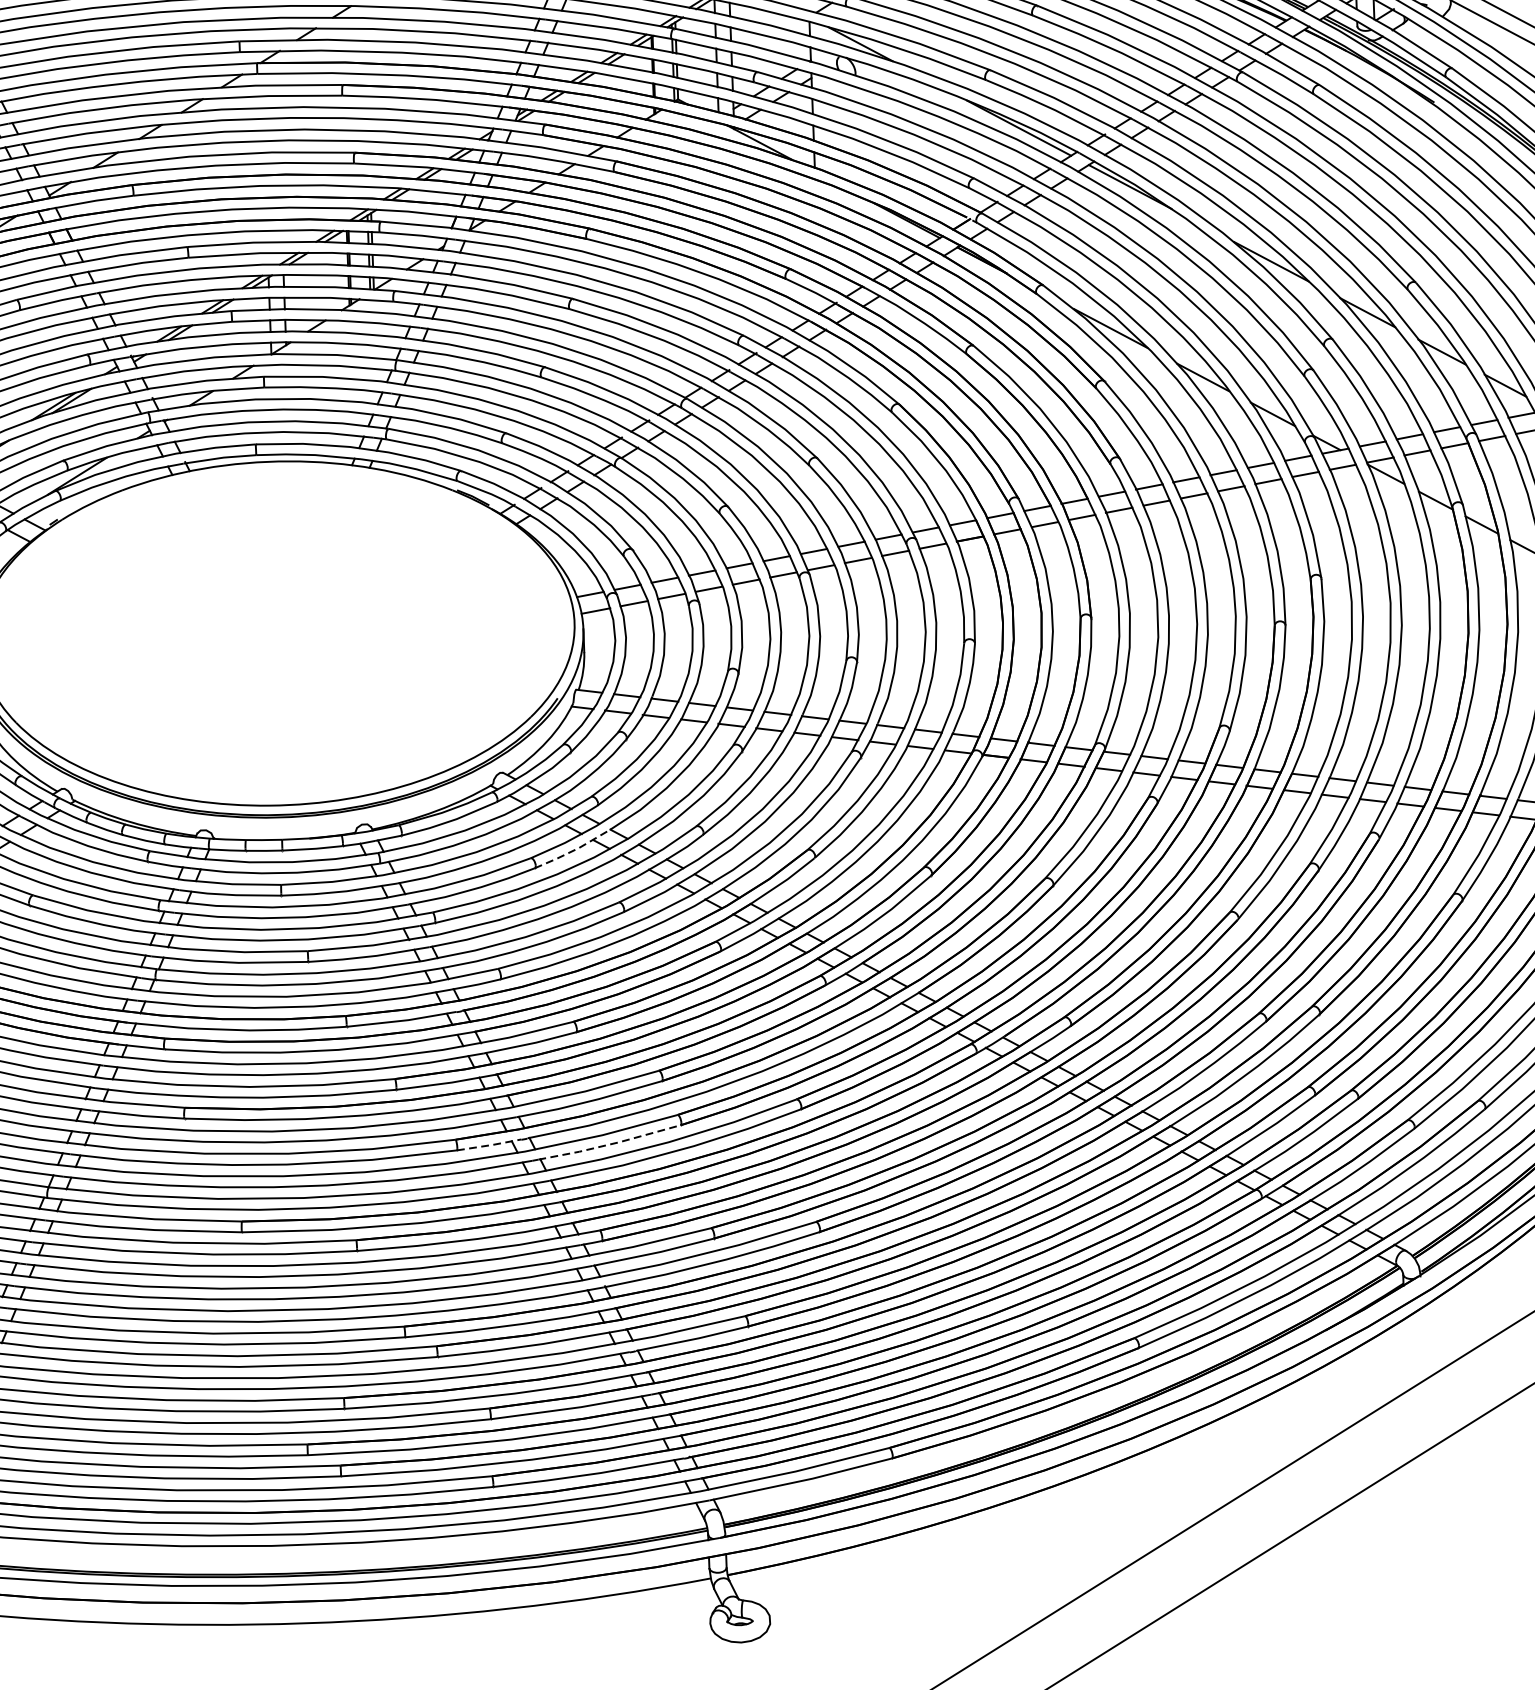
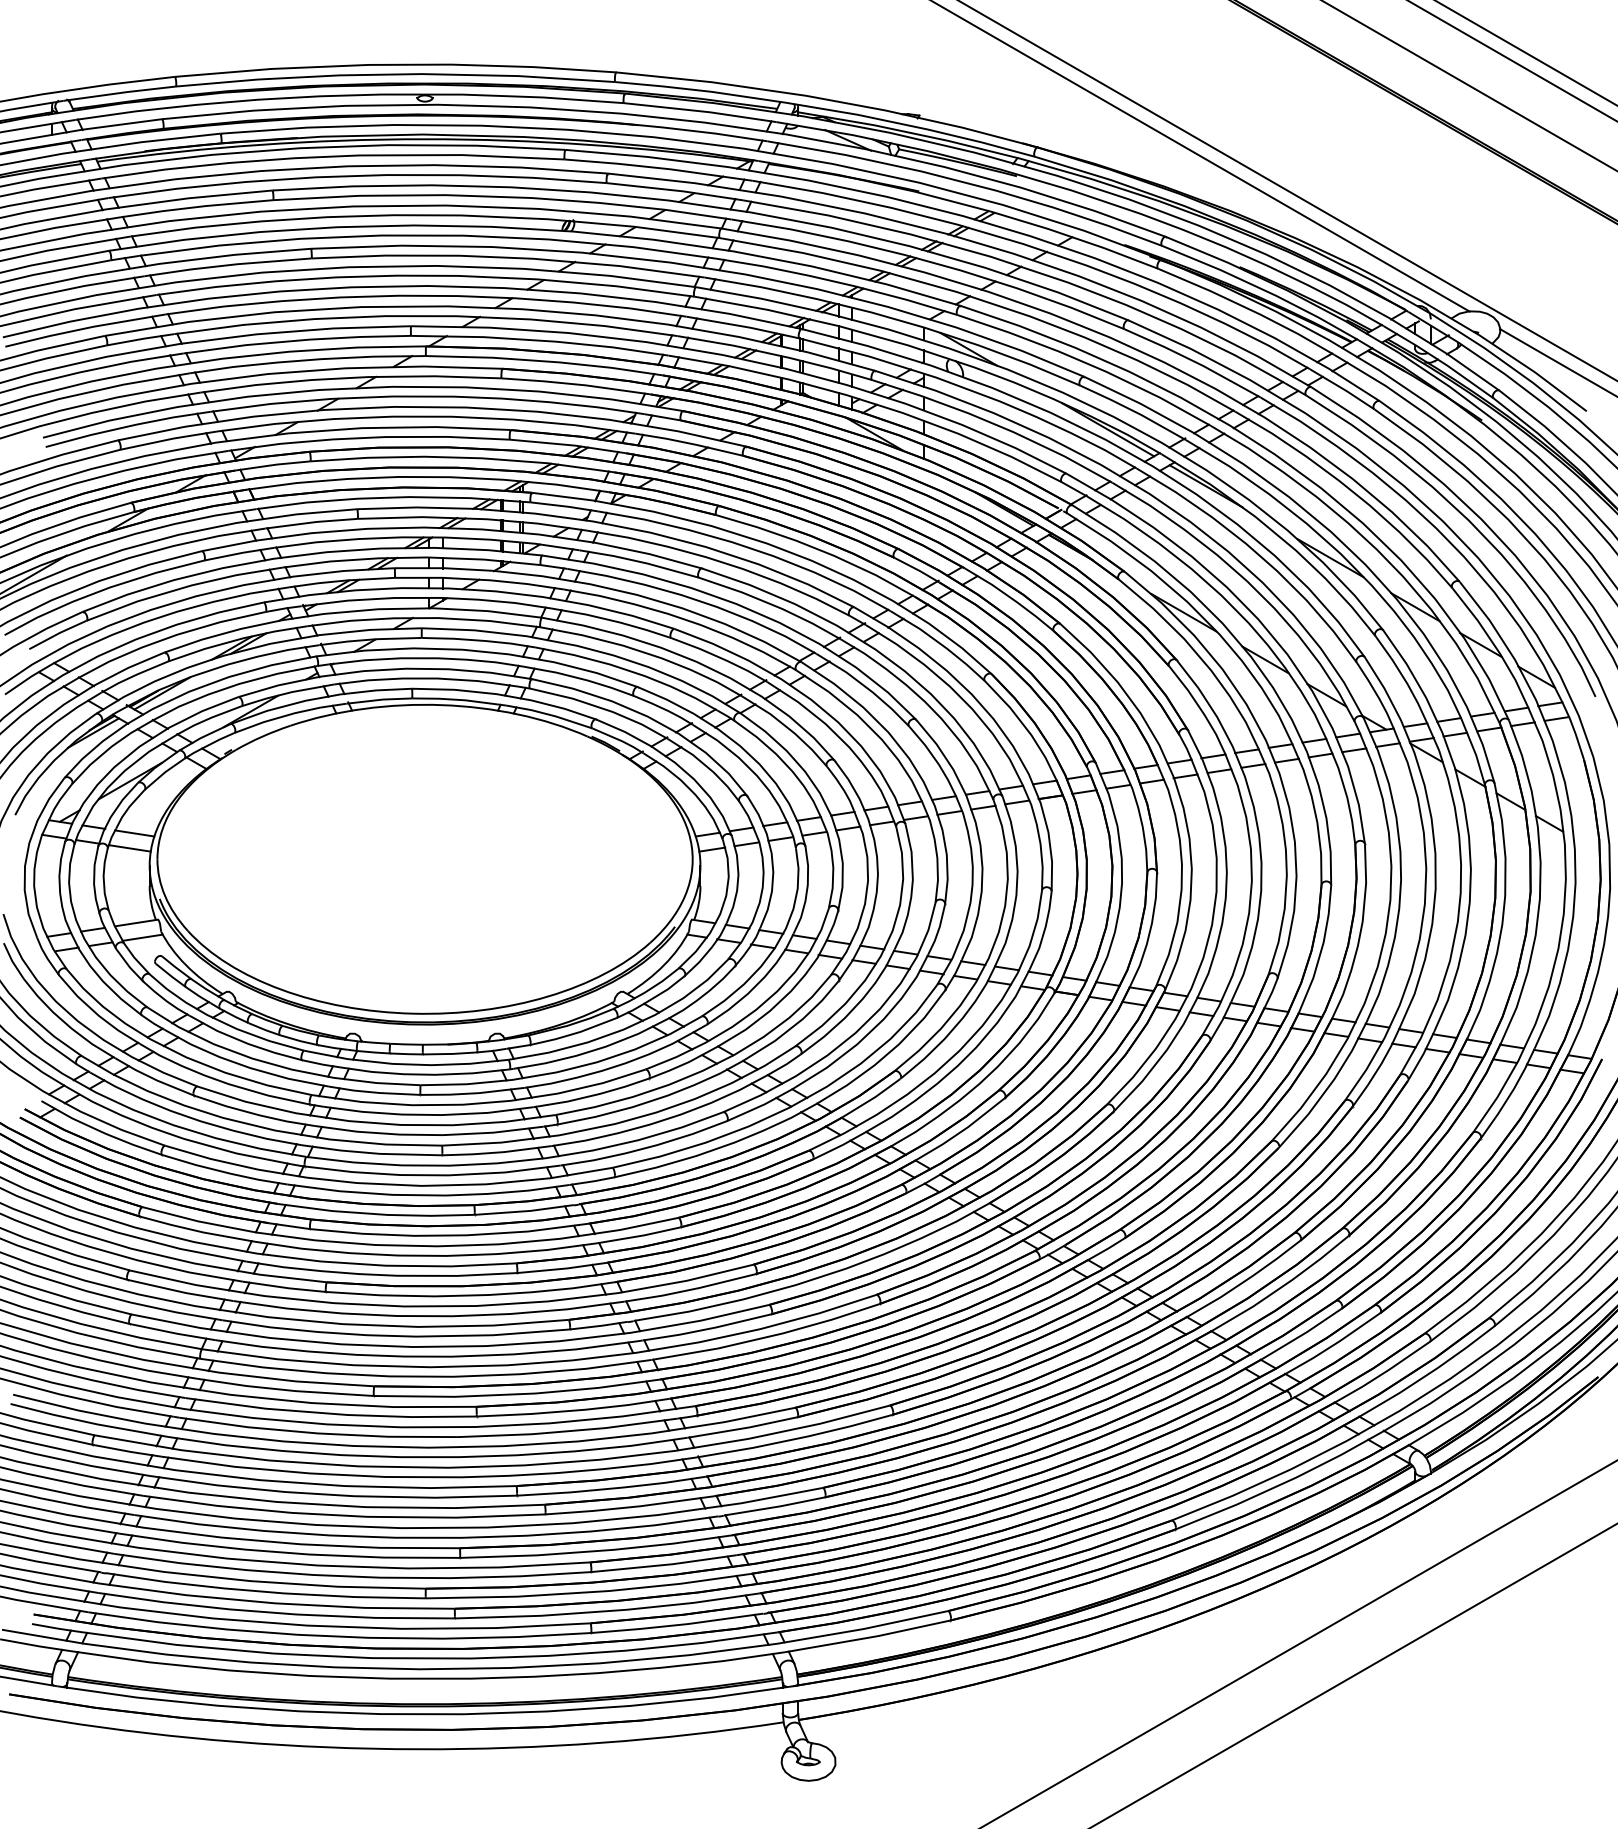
line: (572, 851) -> (683, 1064), dashed -> solid
line: (610, 1144) -> (707, 1329), dashed -> solid
line: (489, 1145) -> (599, 1326), dashed -> solid

